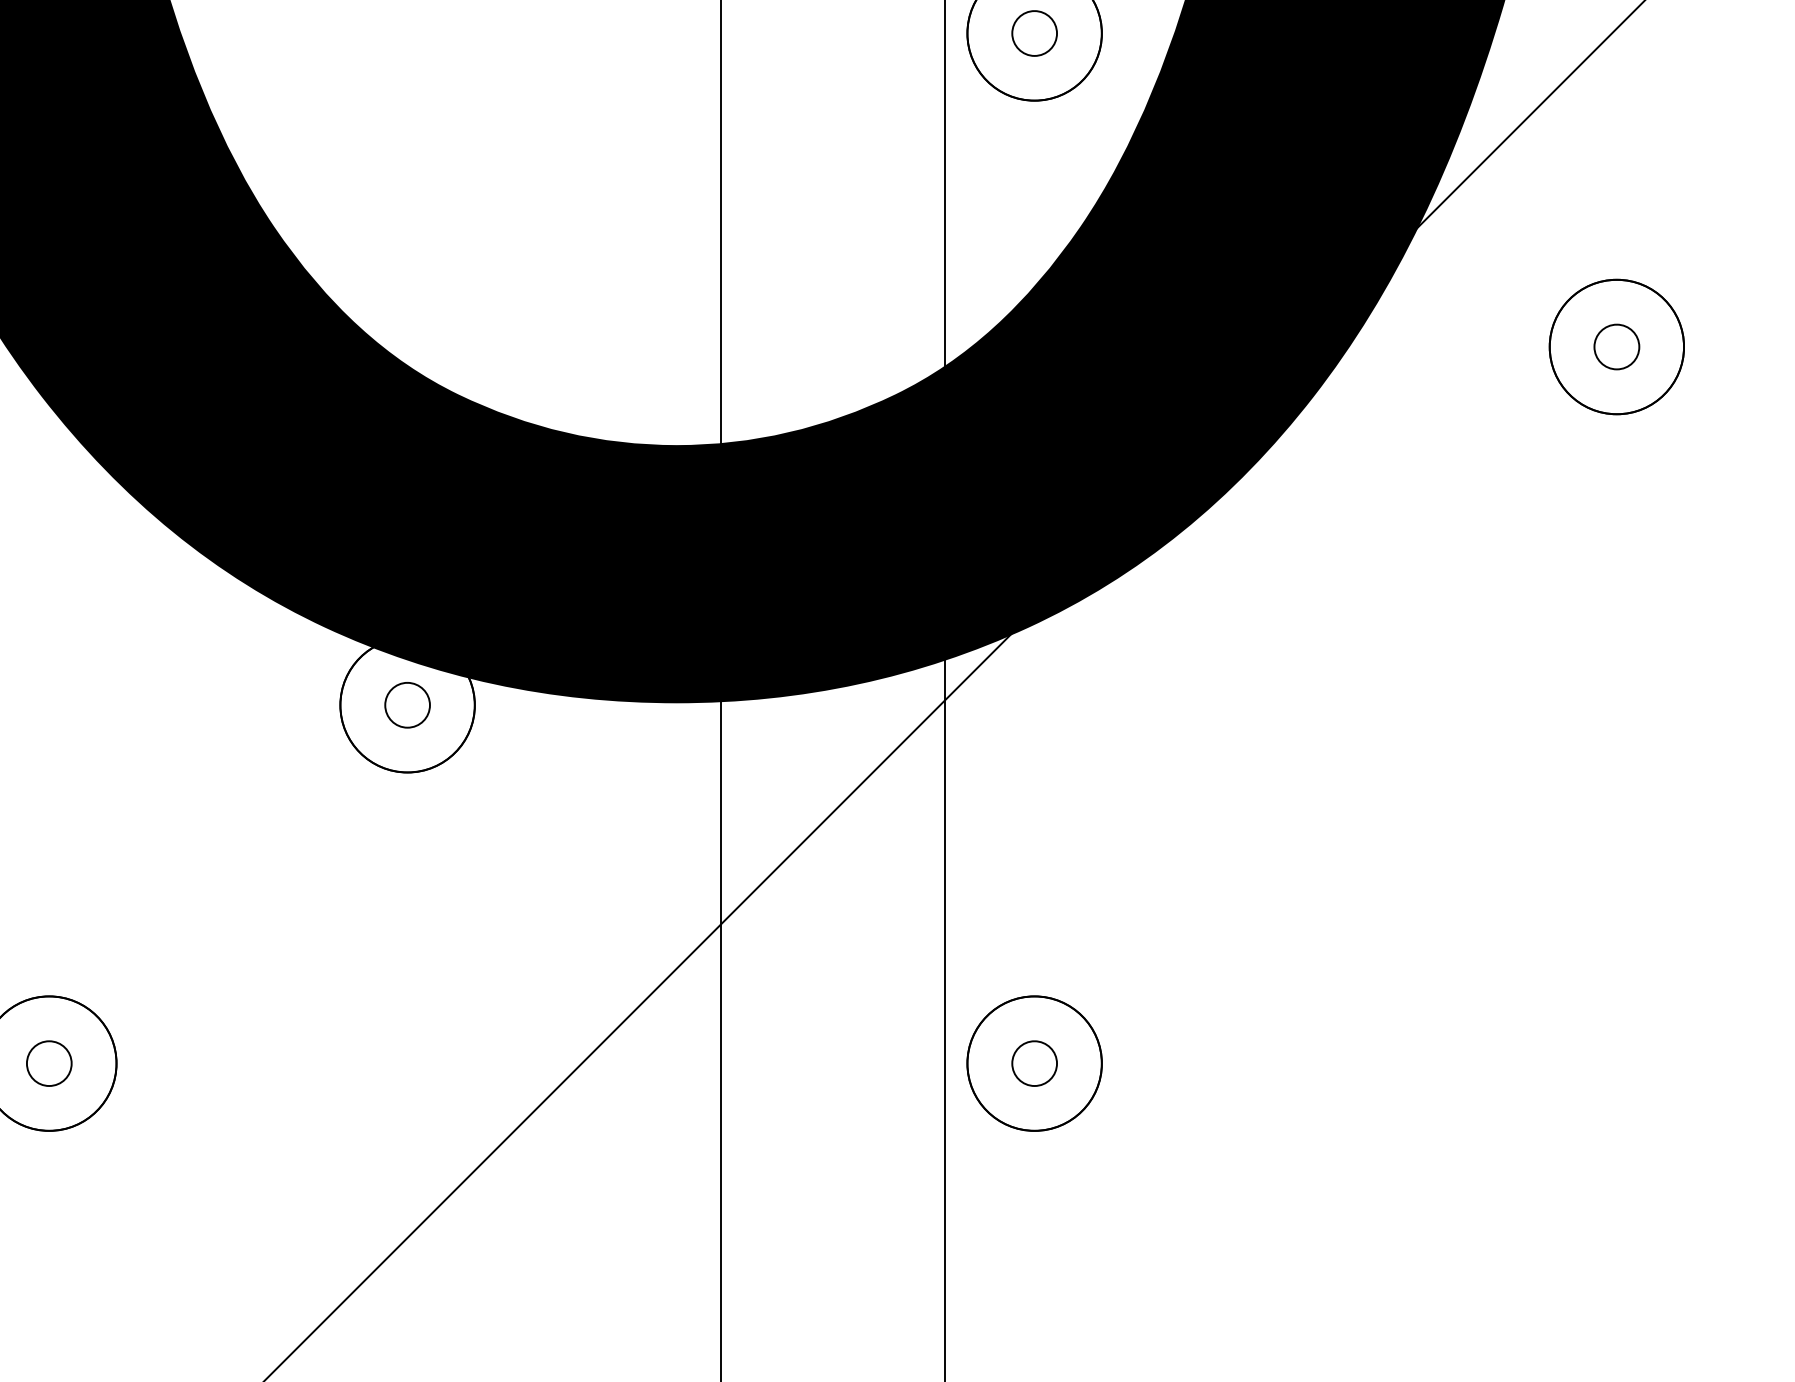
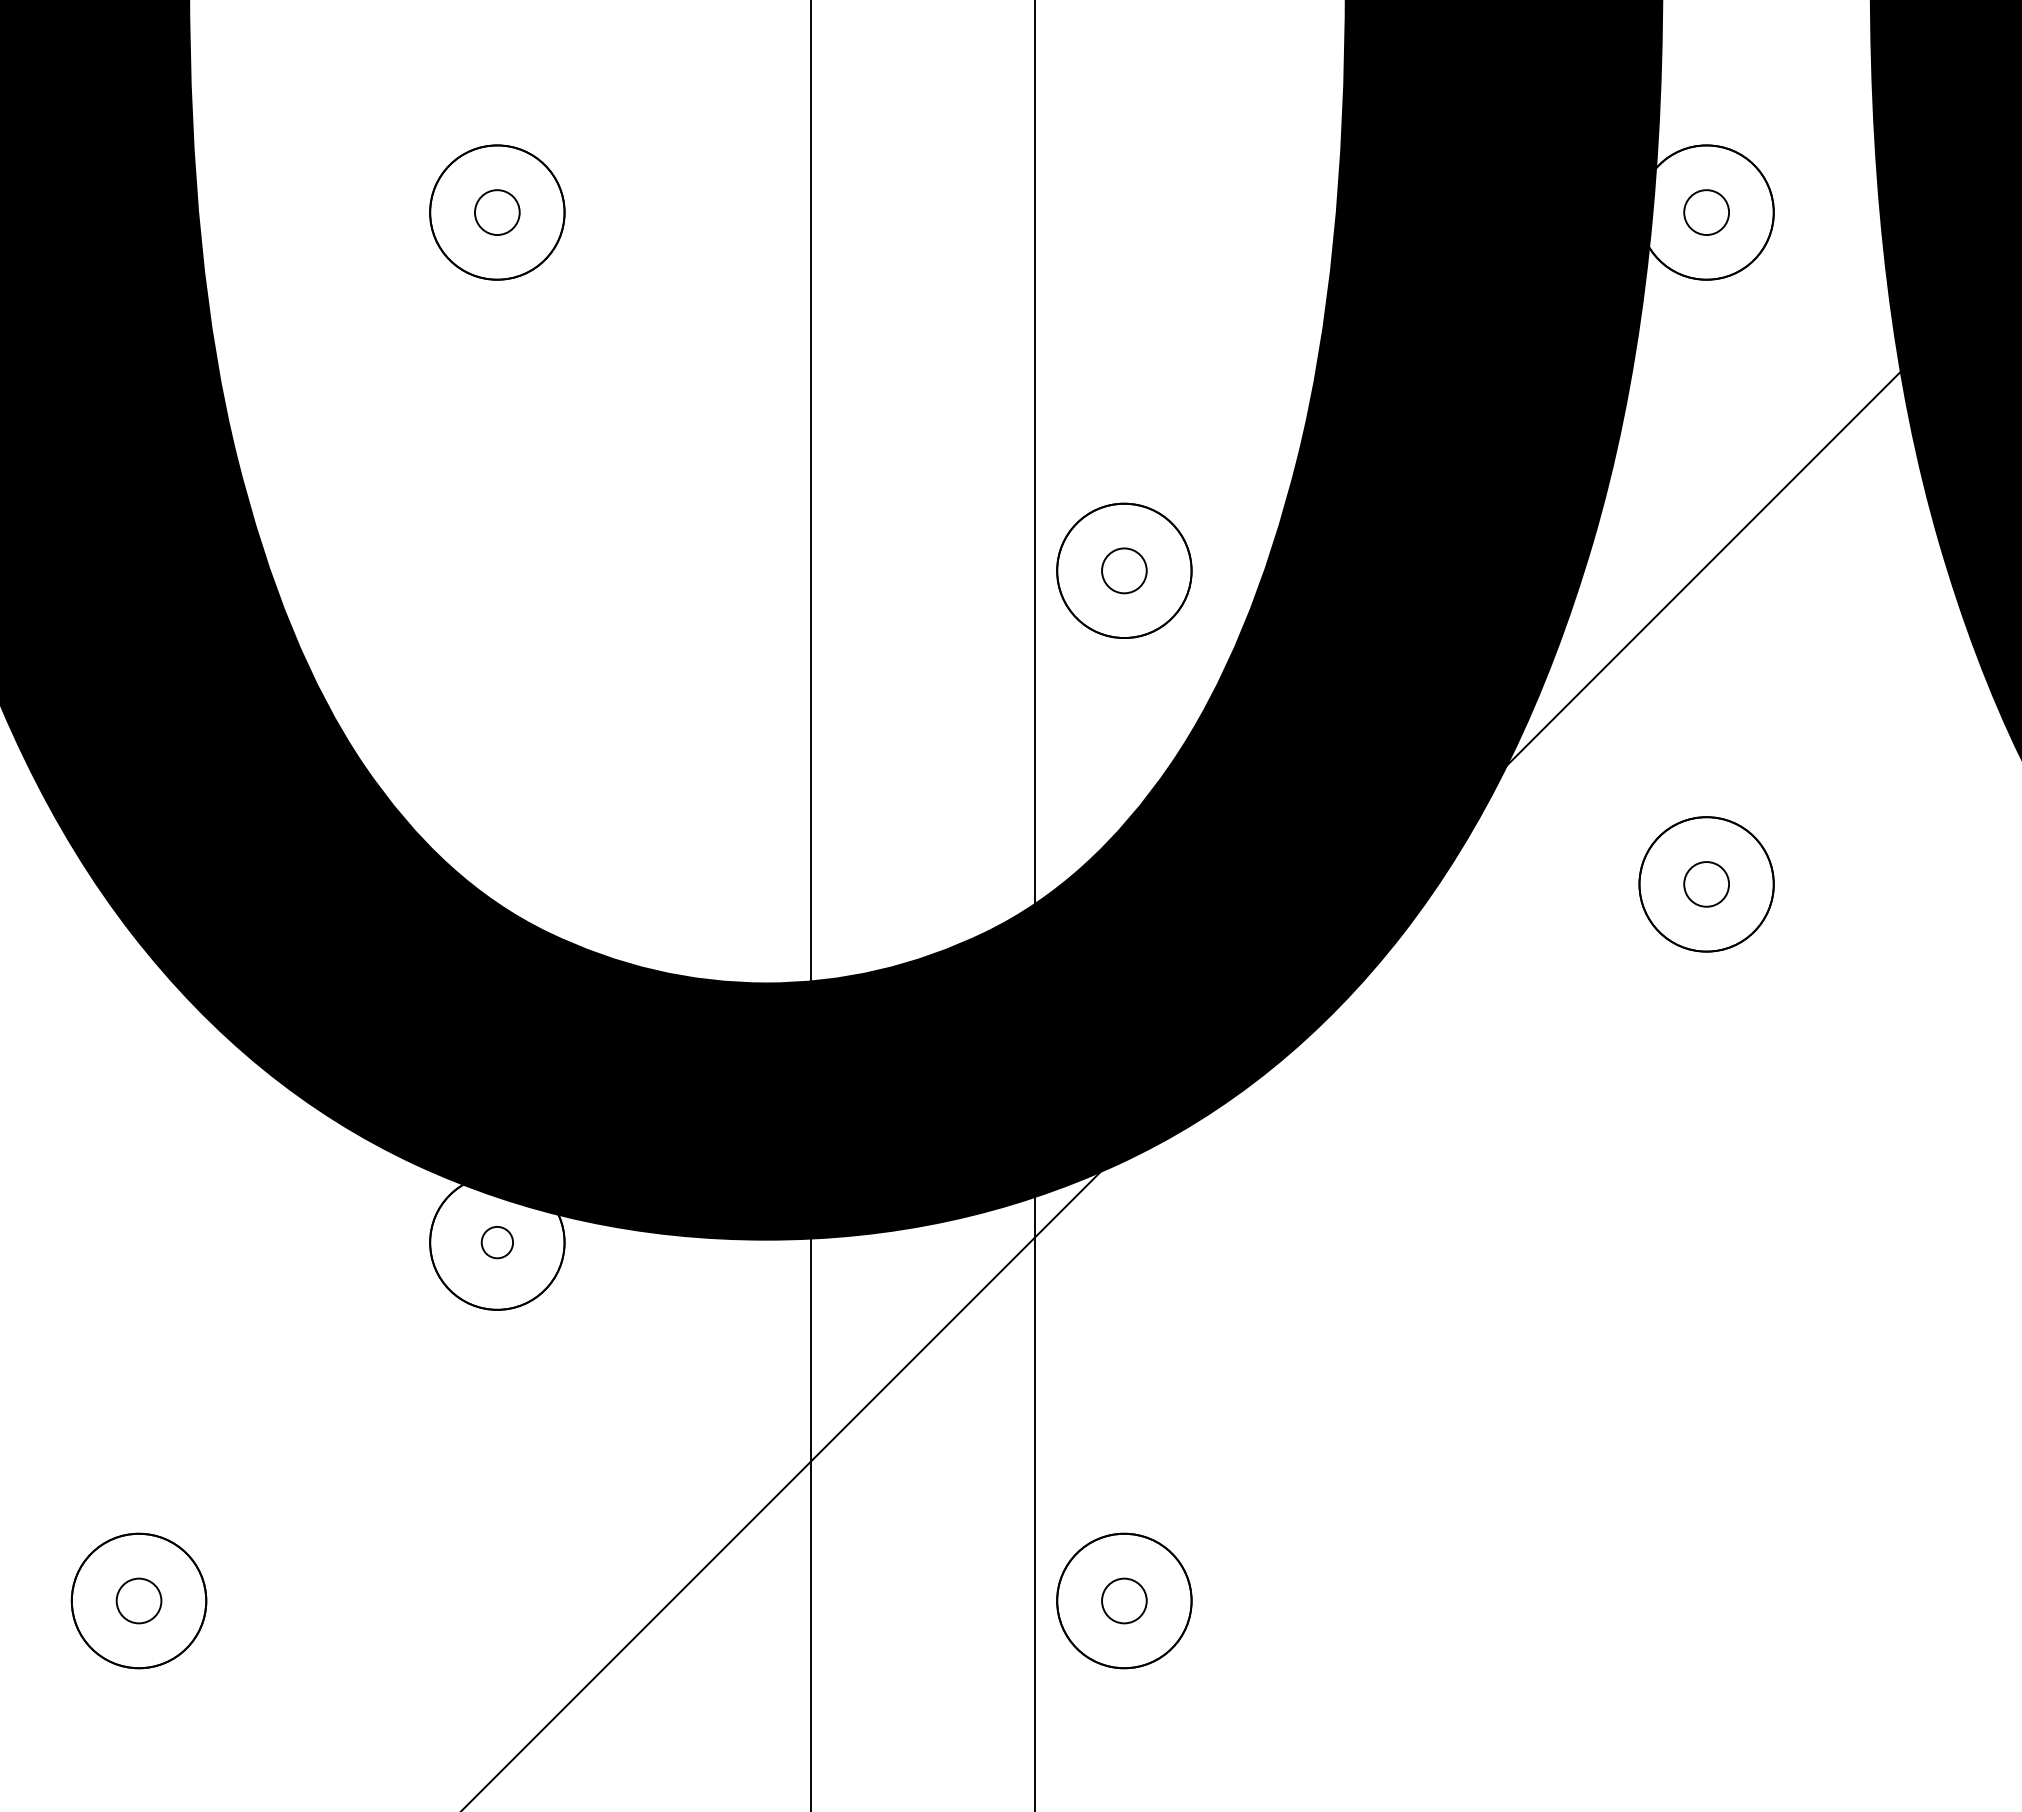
part: (407, 705) -> (497, 1242), size x0.7

